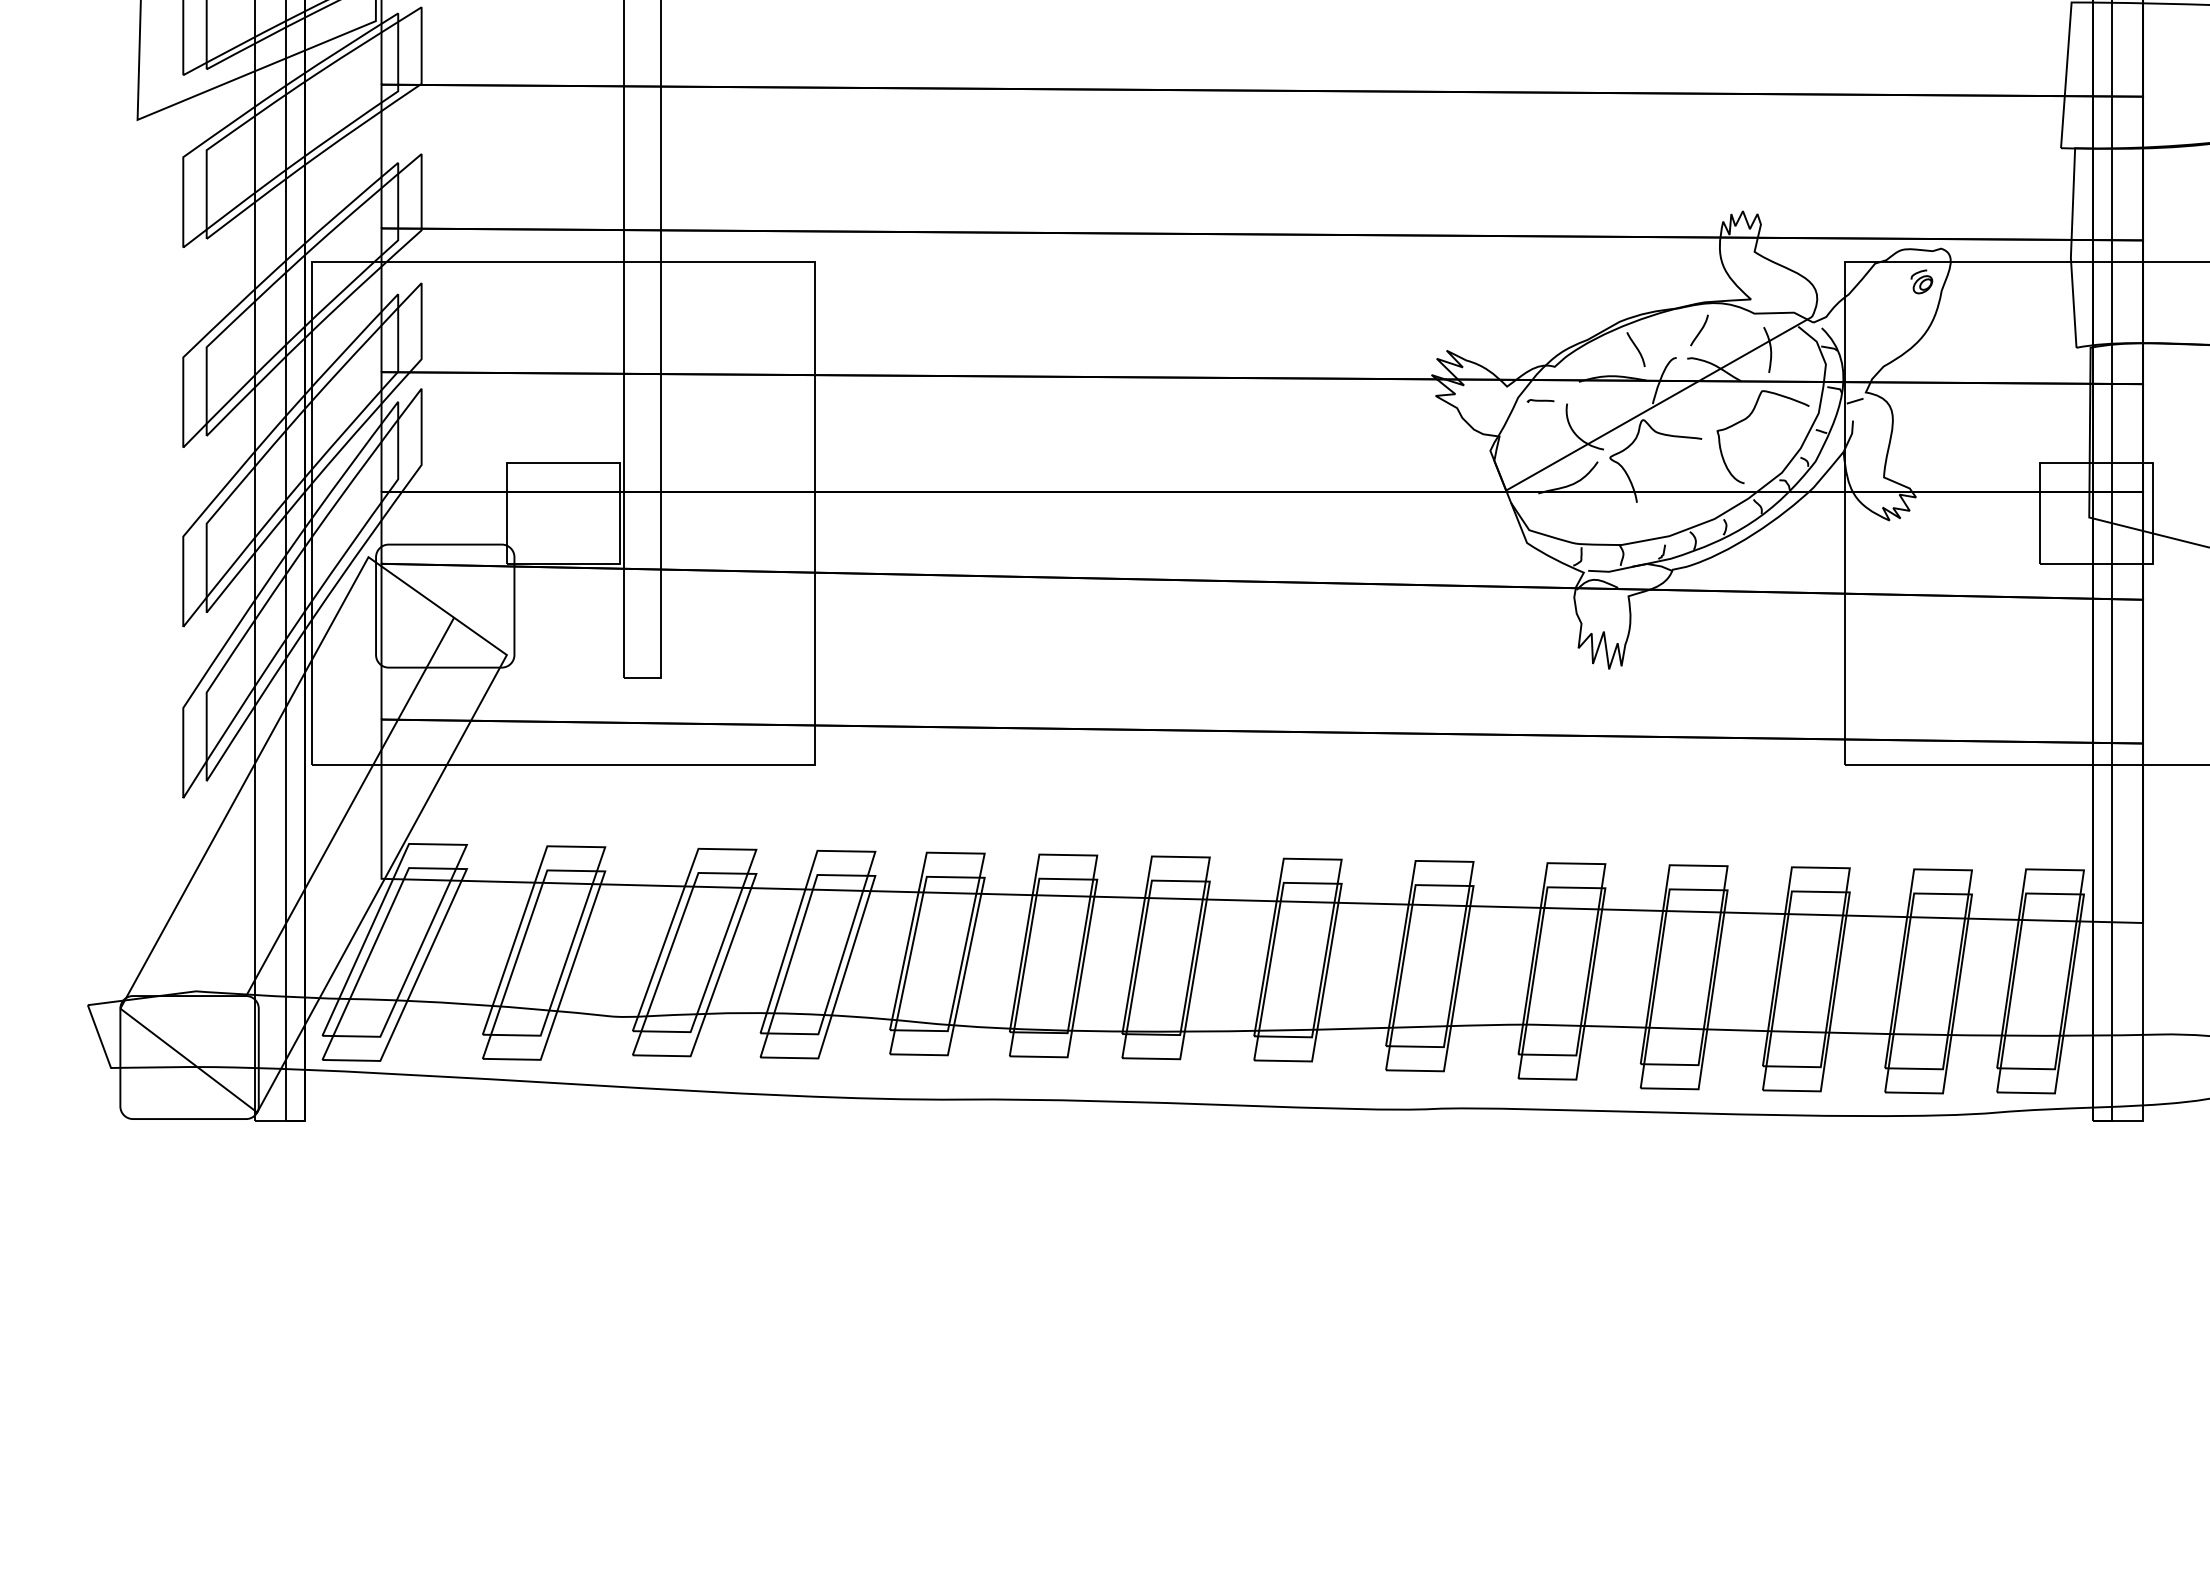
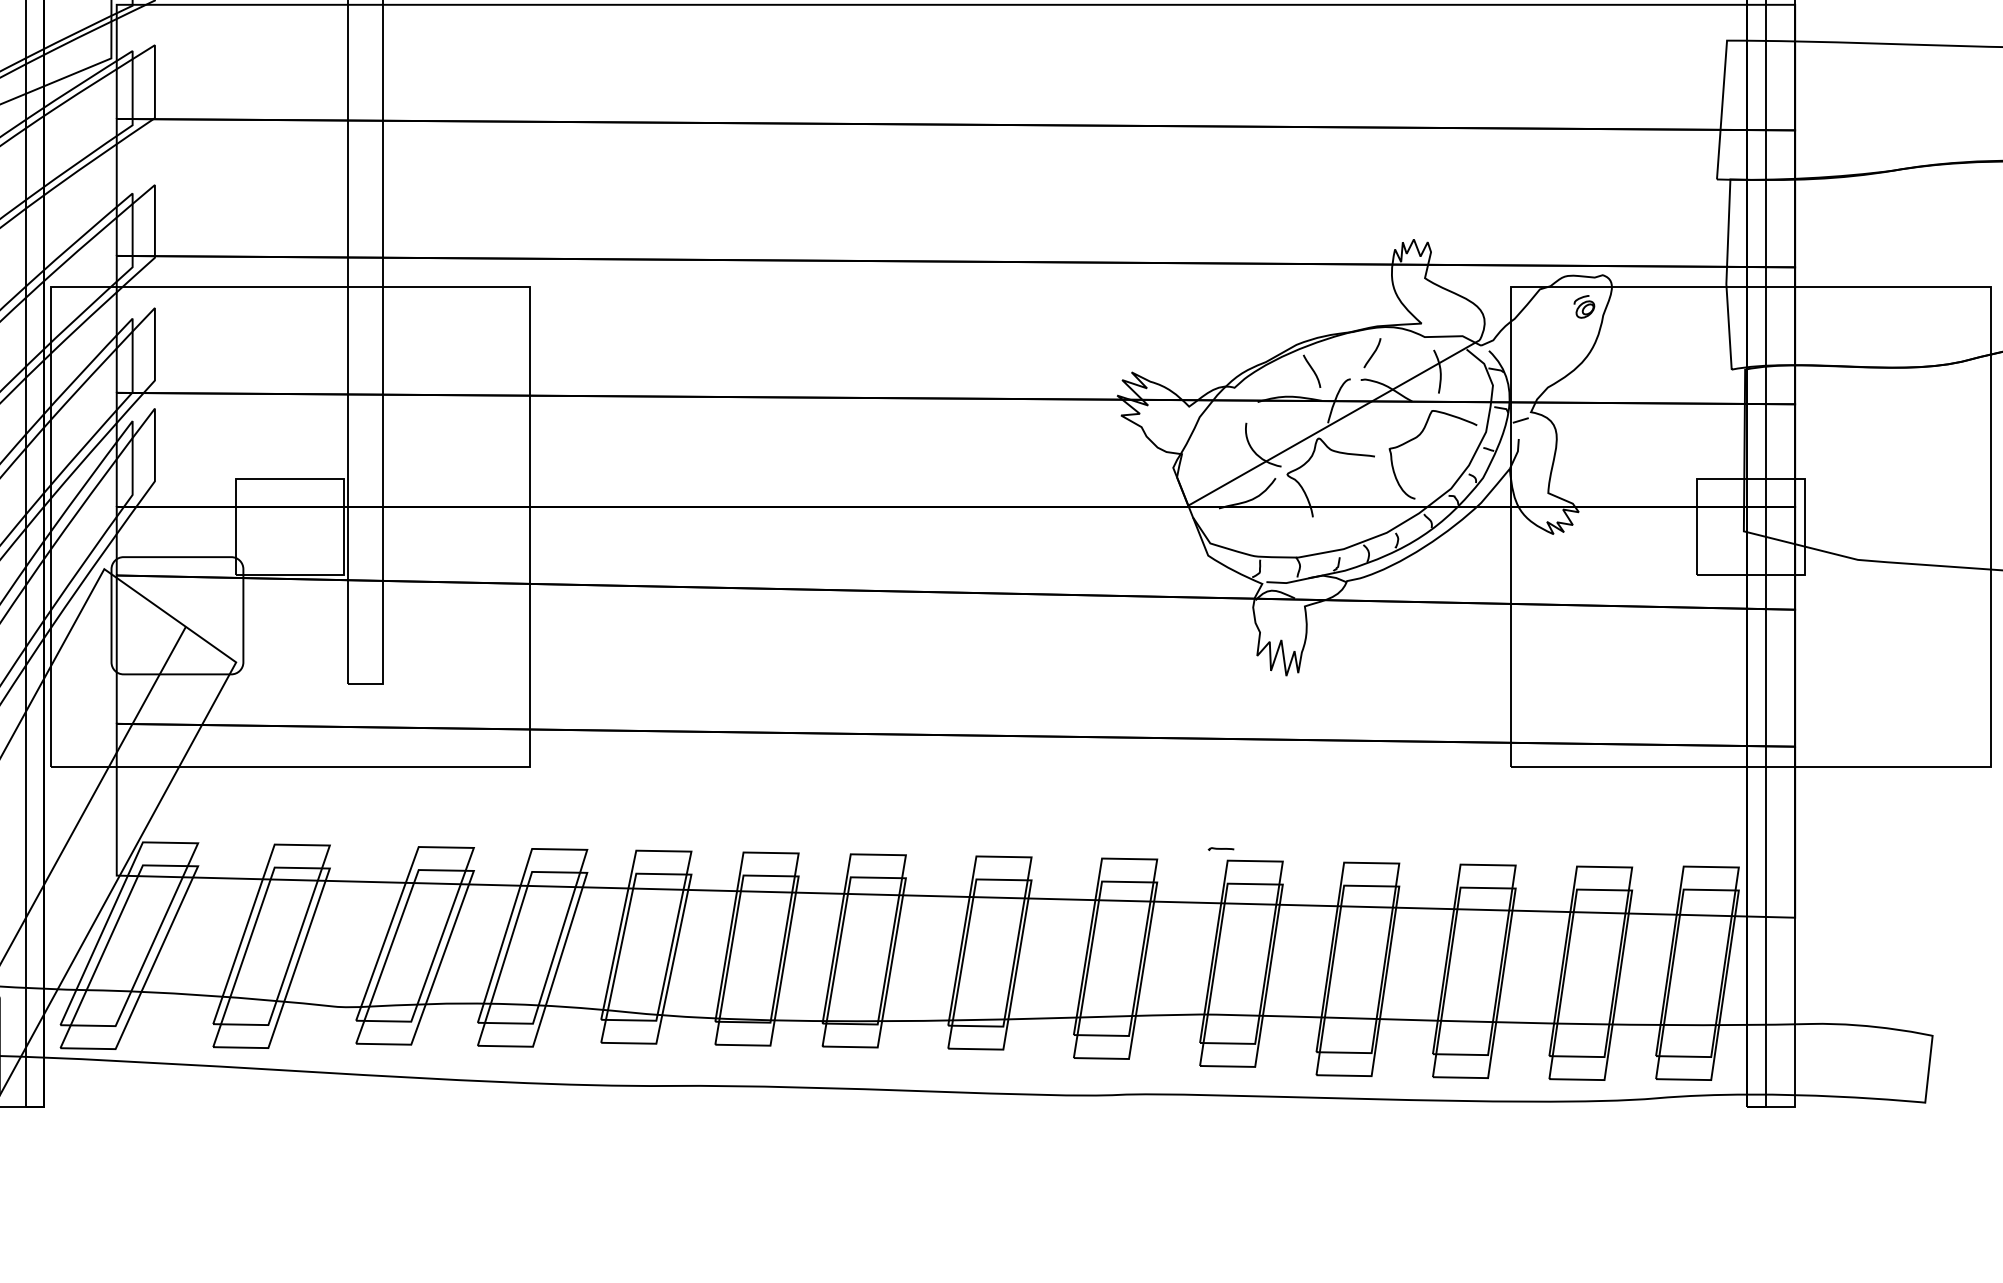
line: (1540, 400) -> (1221, 848), moved

